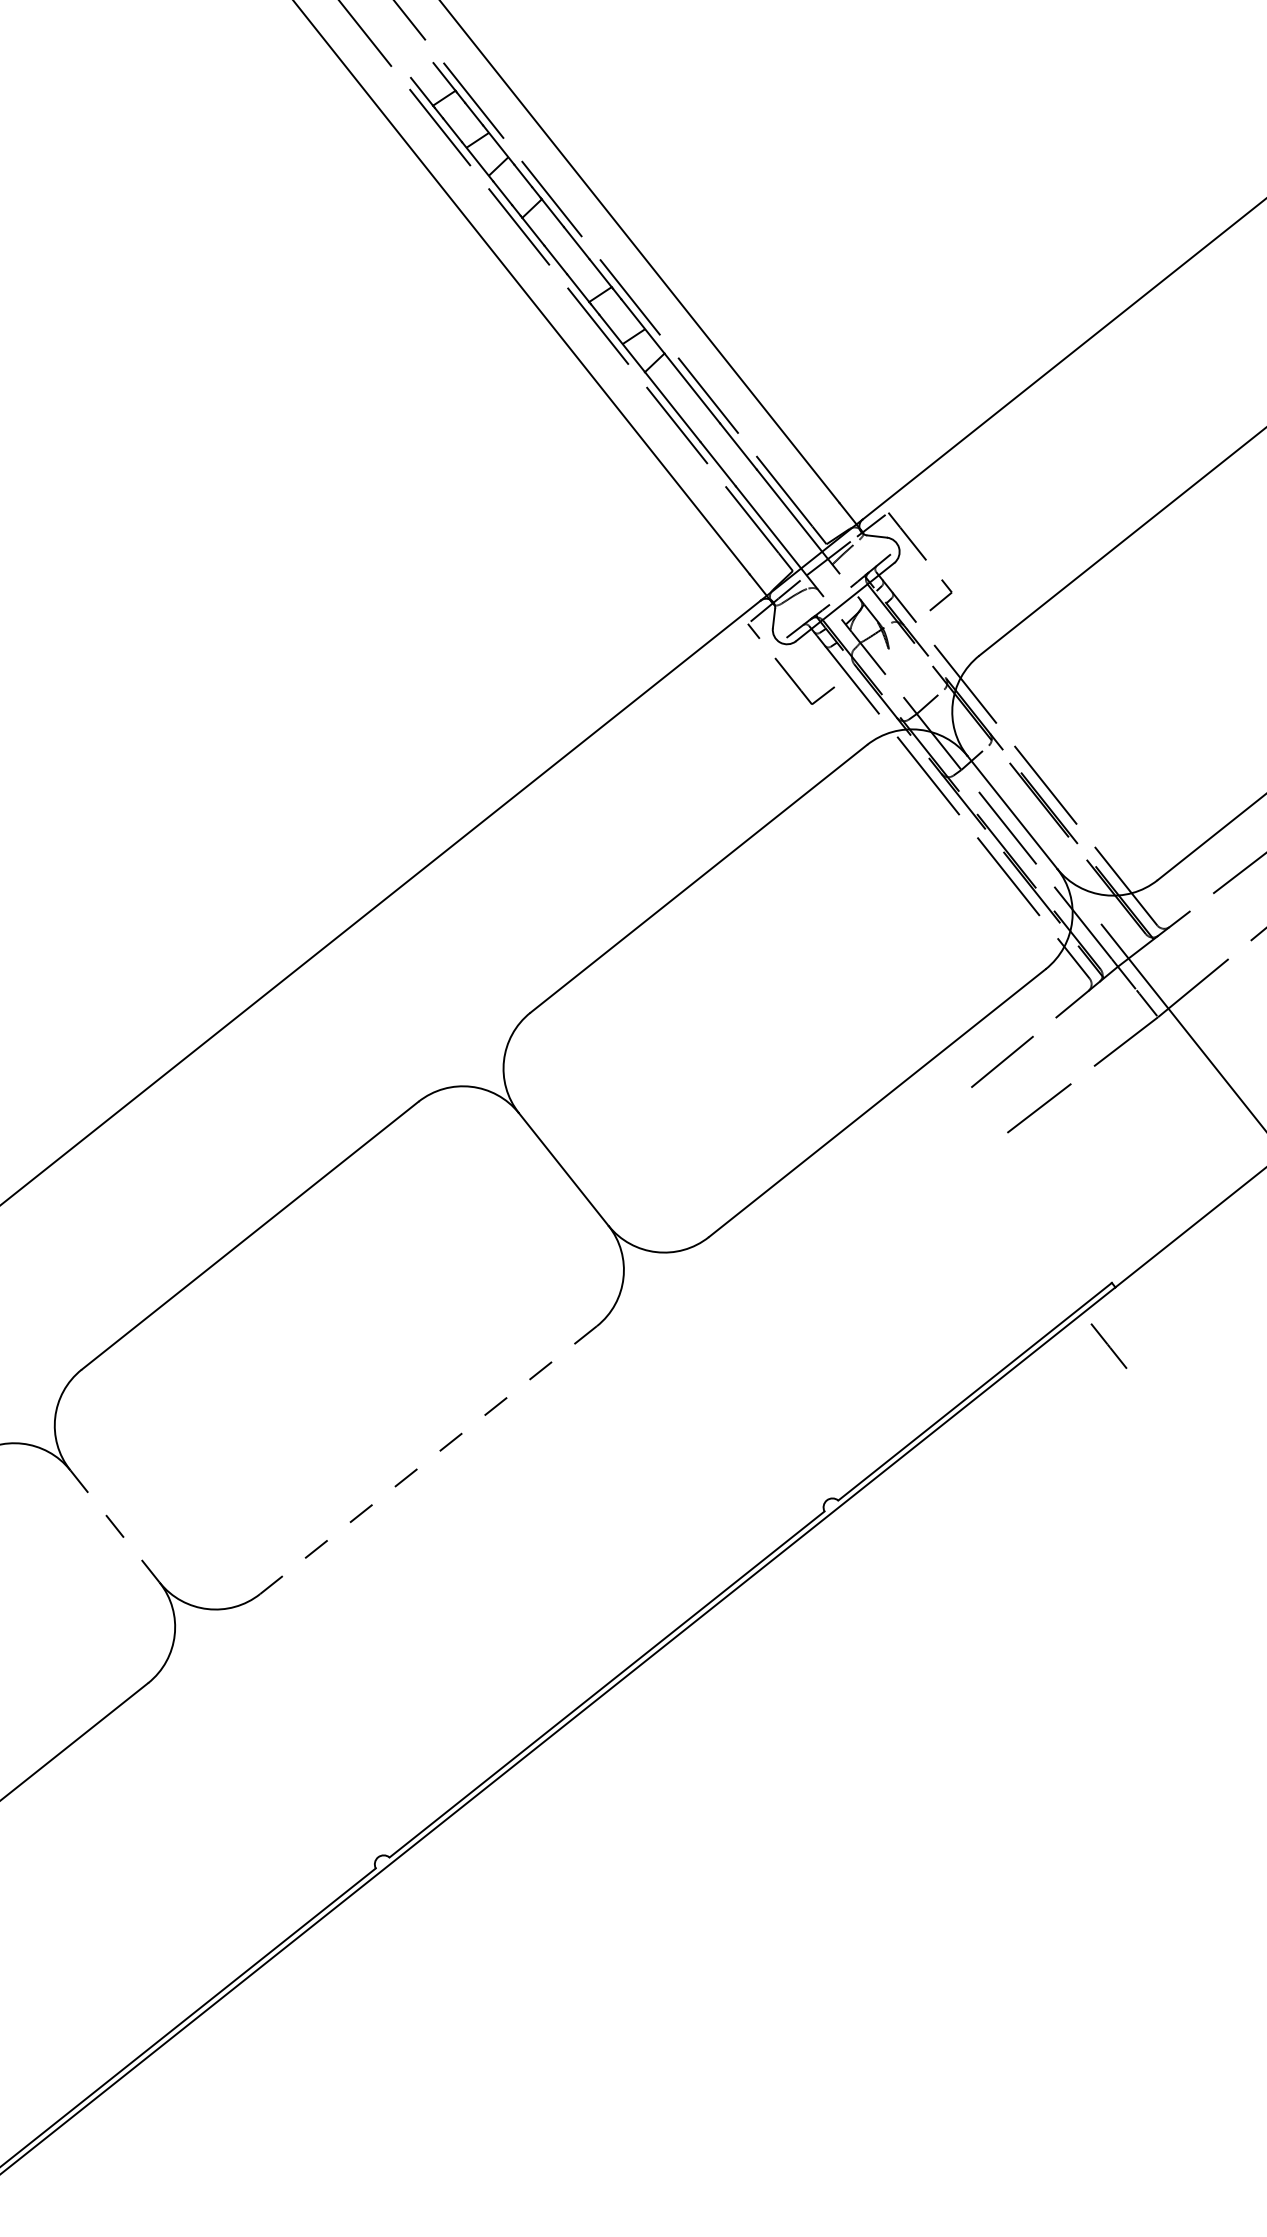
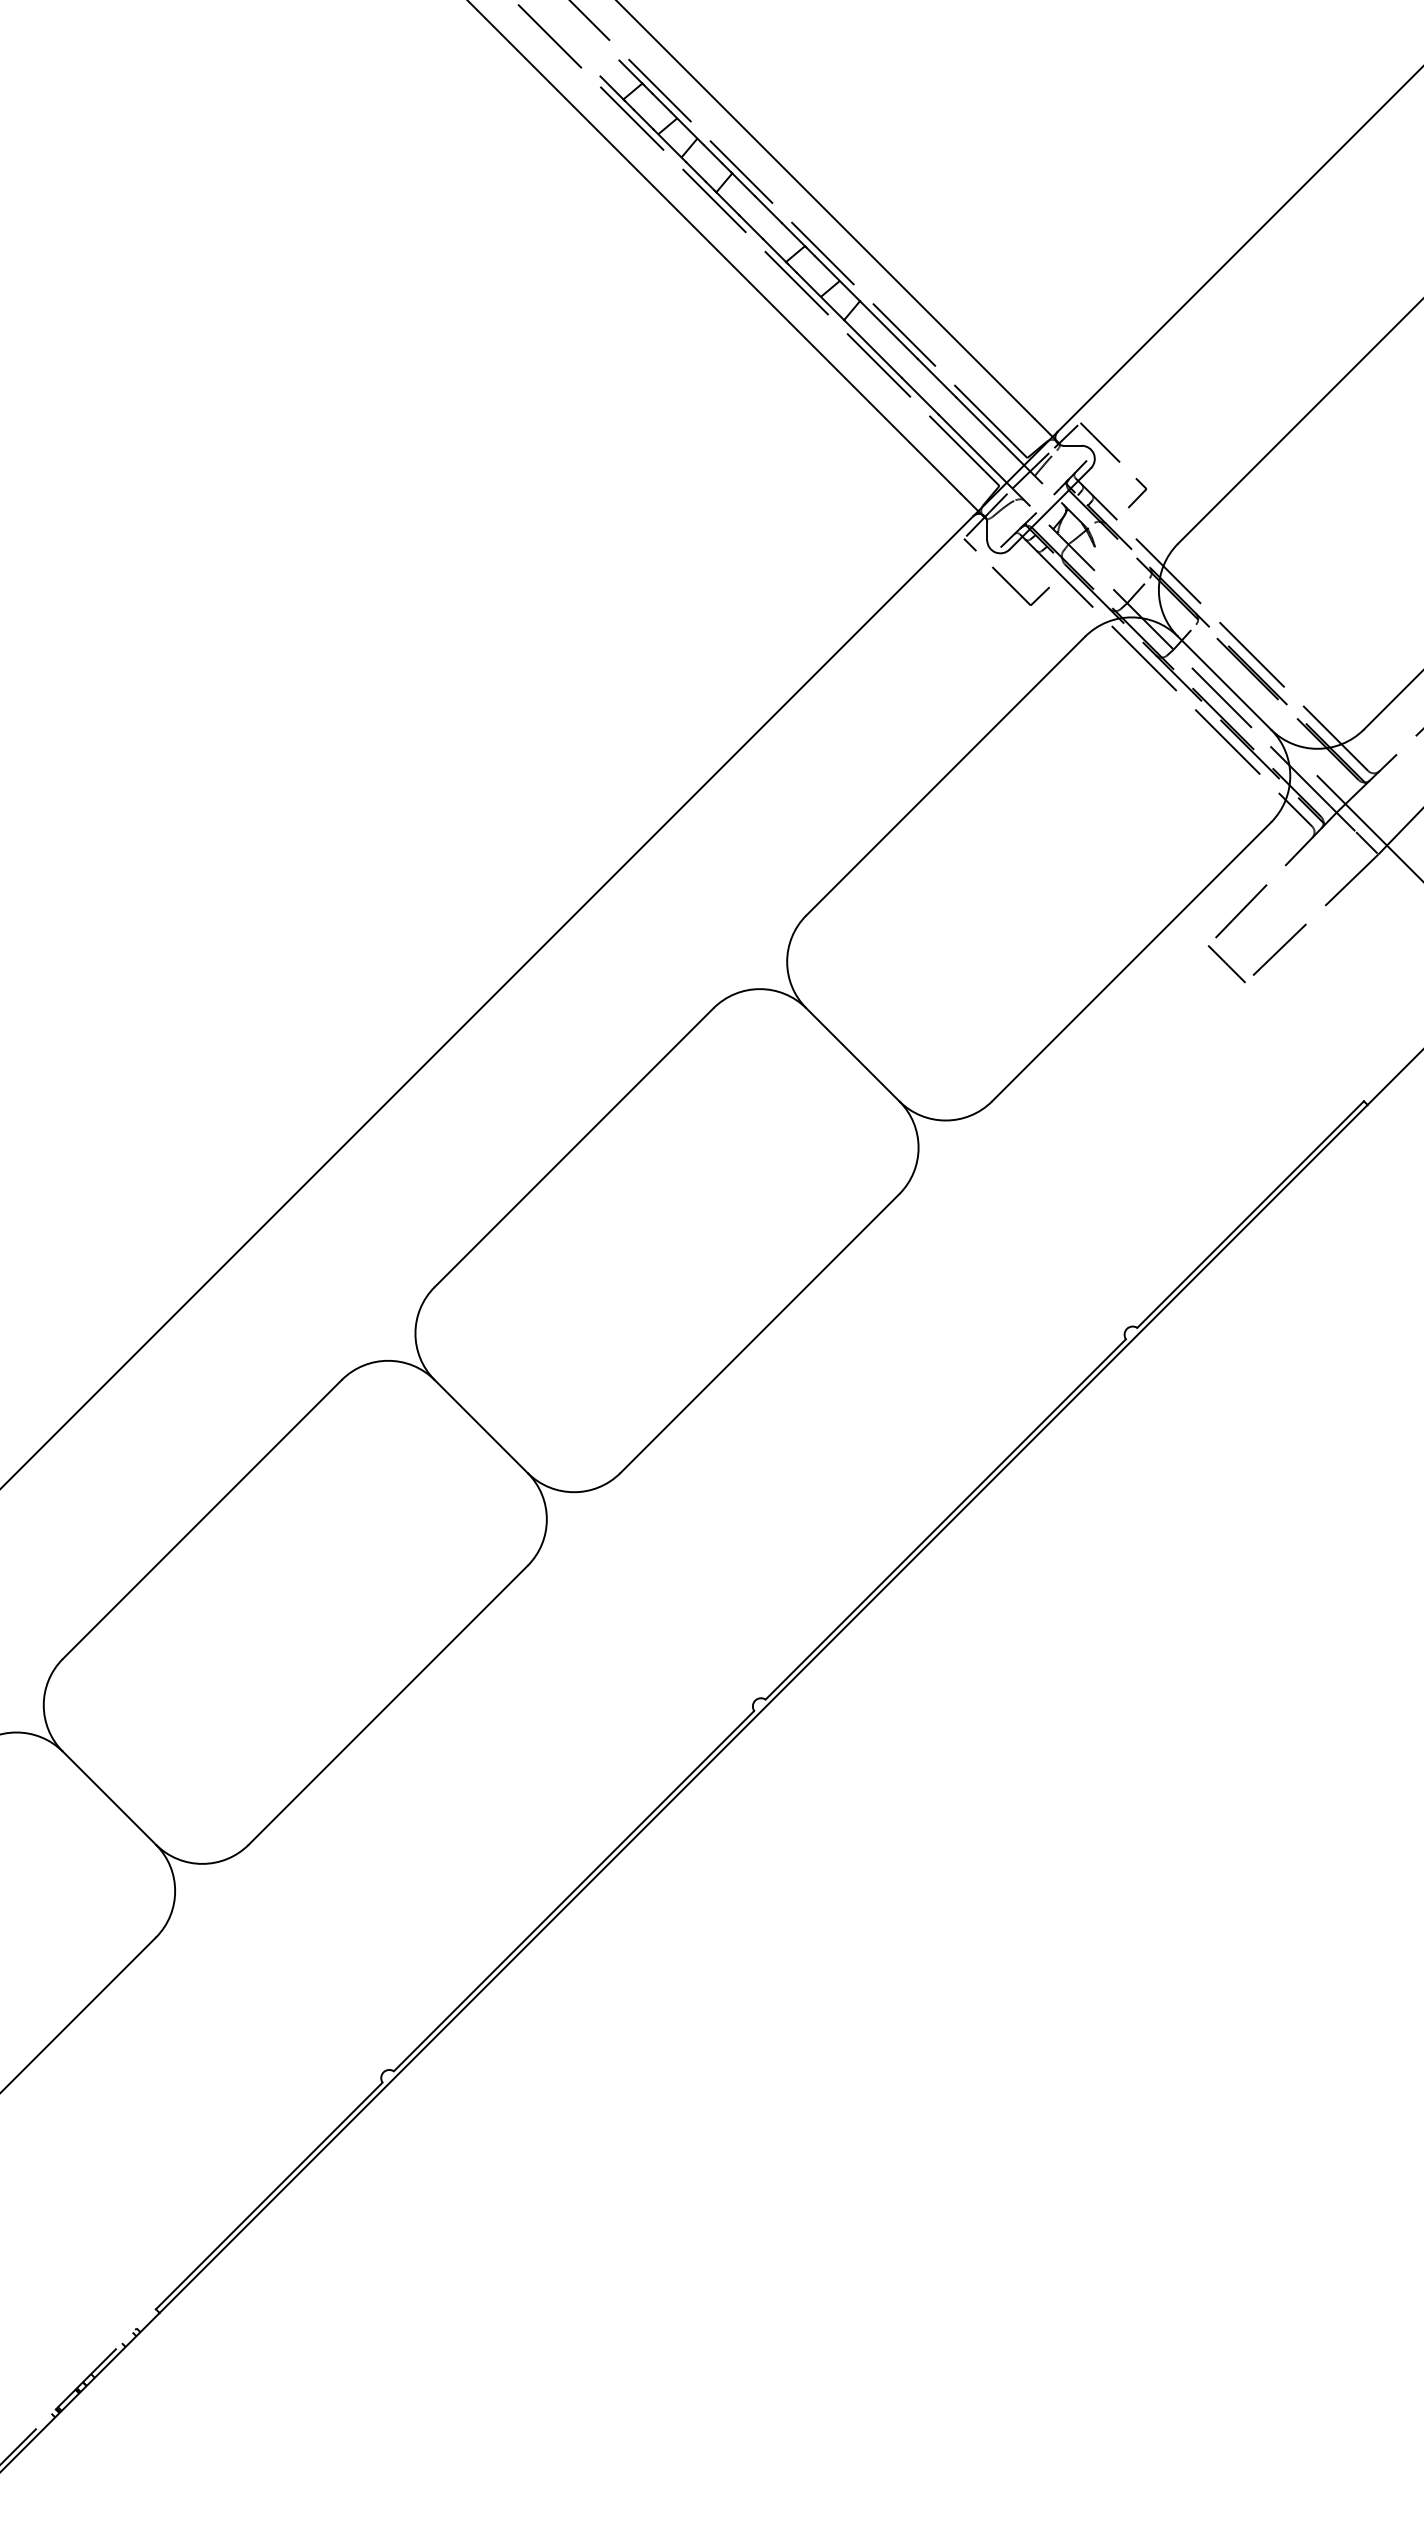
line: (1108, 1346) -> (1226, 964), moved
line: (428, 1459) -> (759, 1333), dashed -> solid
line: (115, 1526) -> (481, 1426), dashed -> solid

